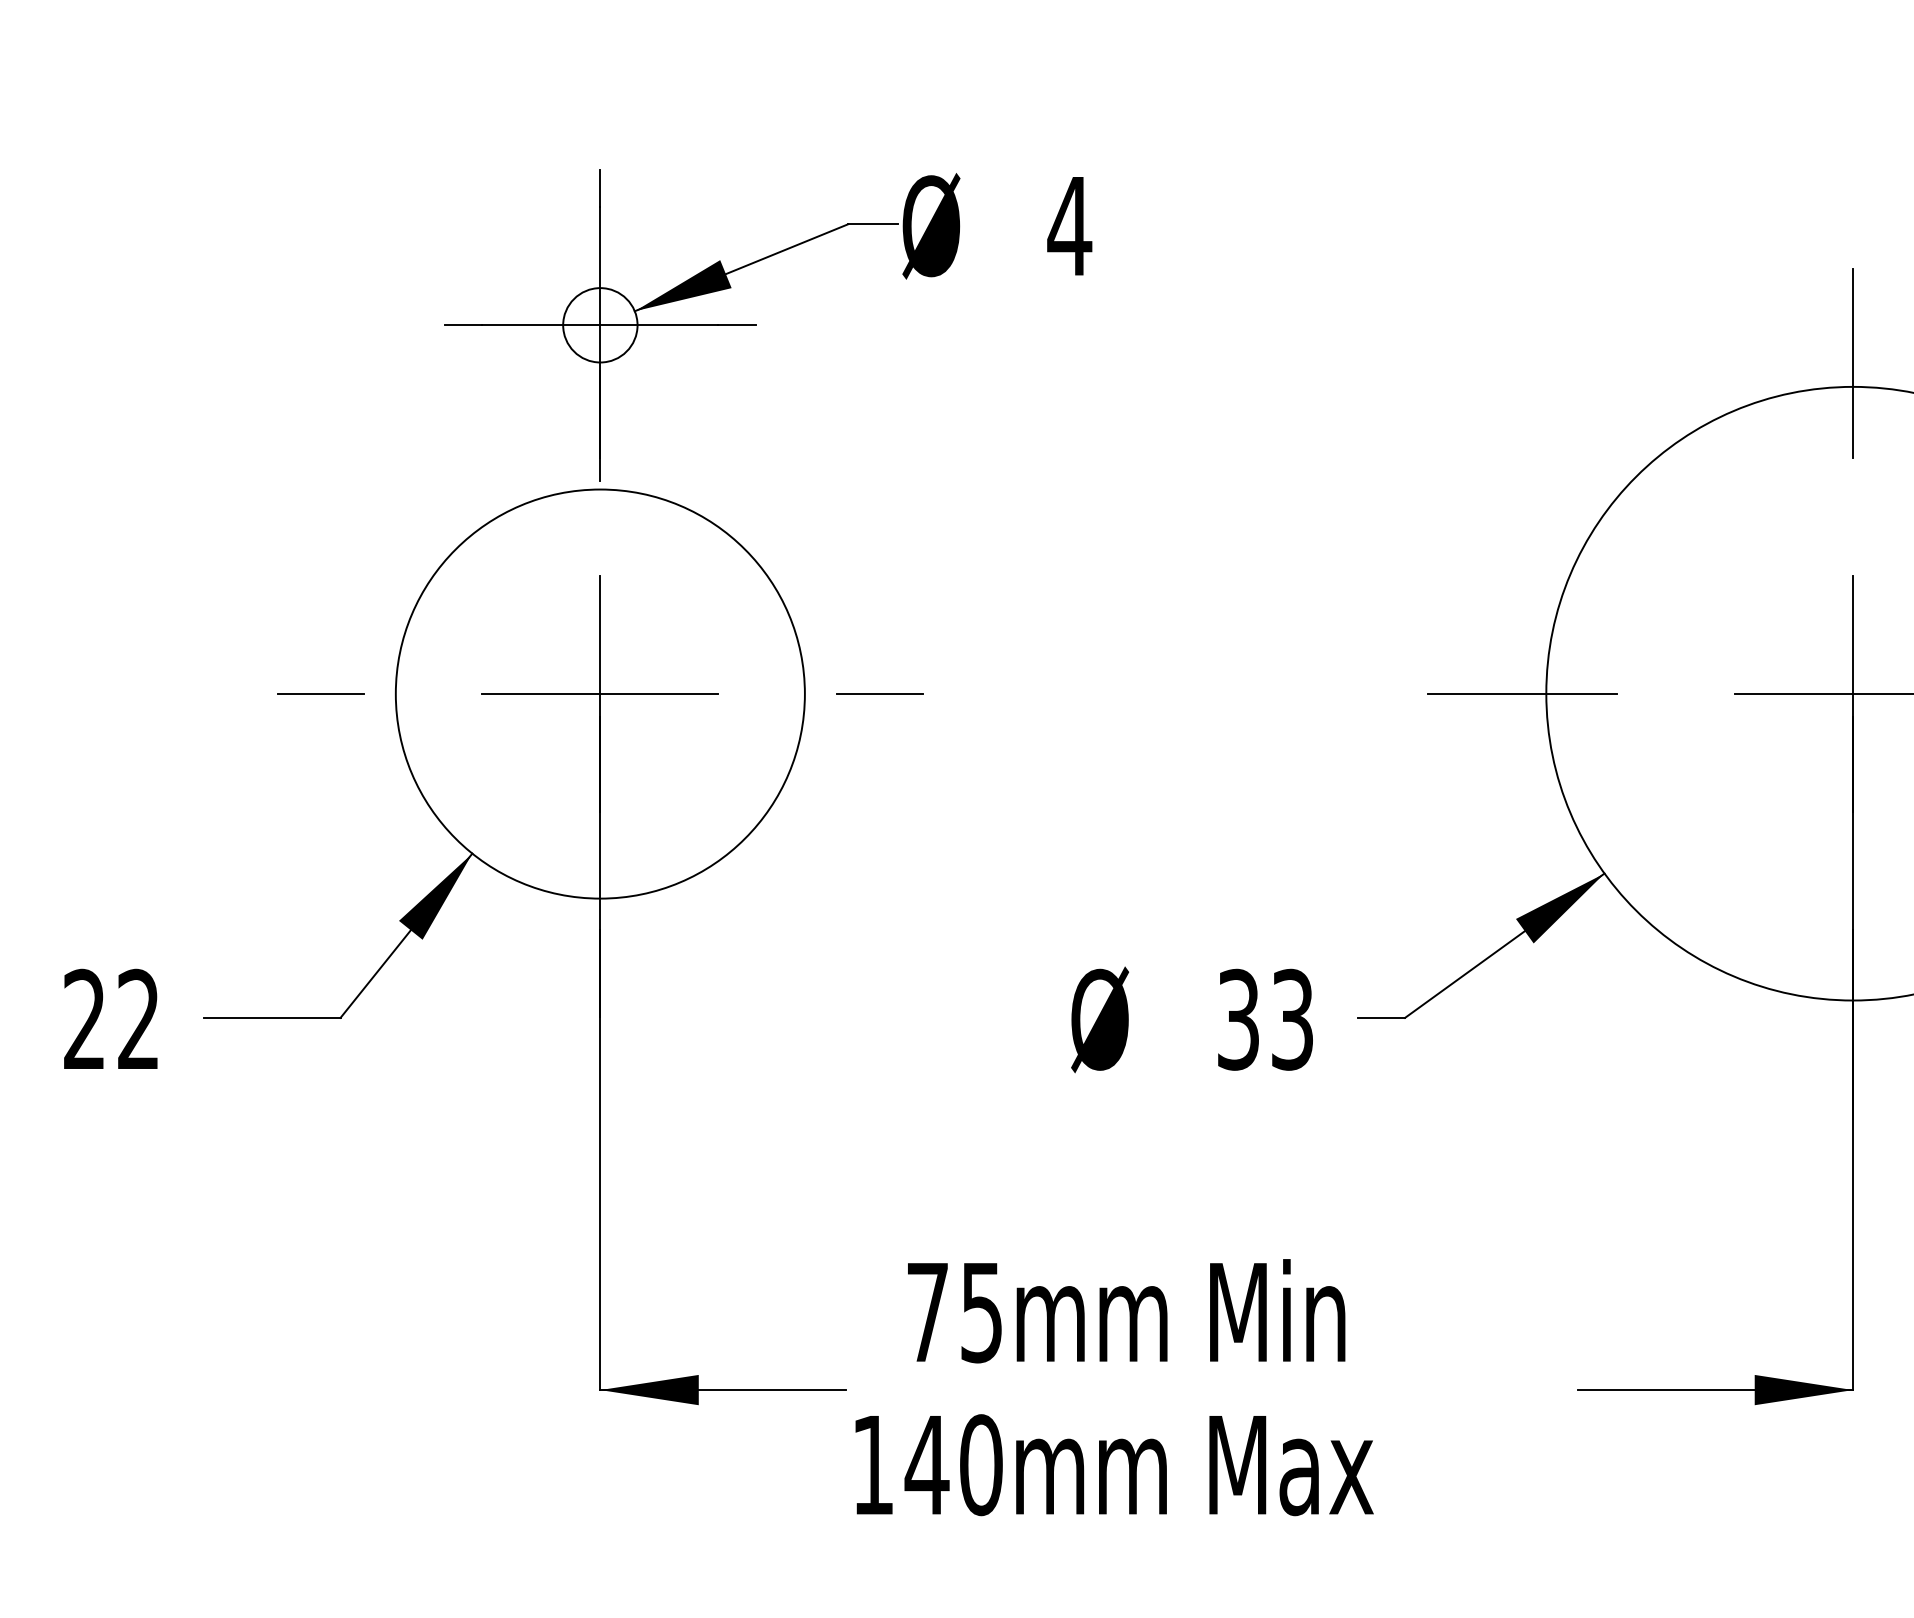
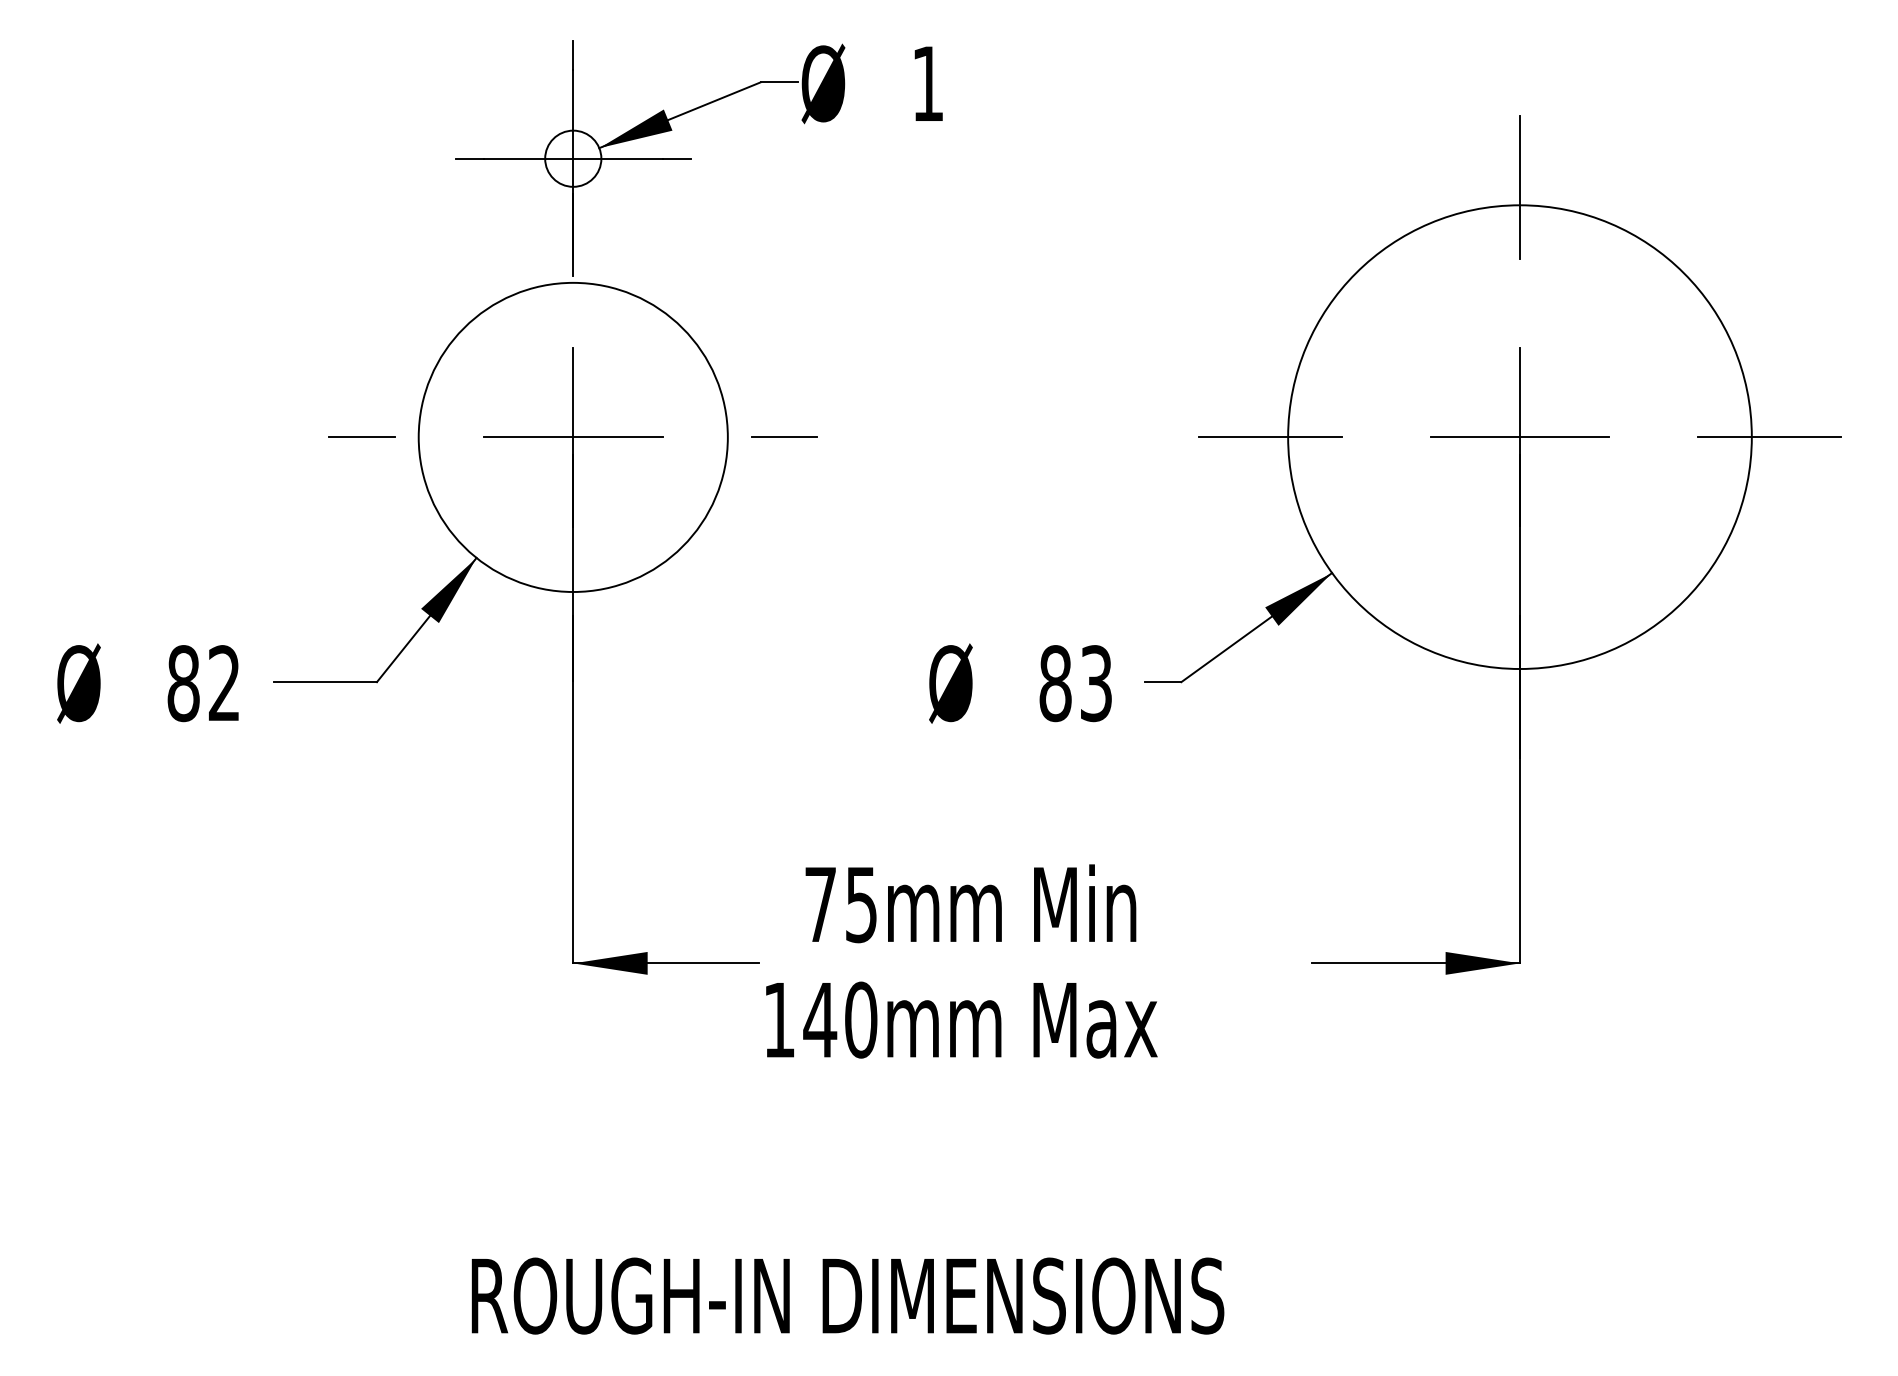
text: (1069, 225) -> (927, 83), 4 -> 1
text: (84, 1019) -> (183, 683), 22 -> 82
text: (1238, 1019) -> (1055, 683), 33 -> 83

